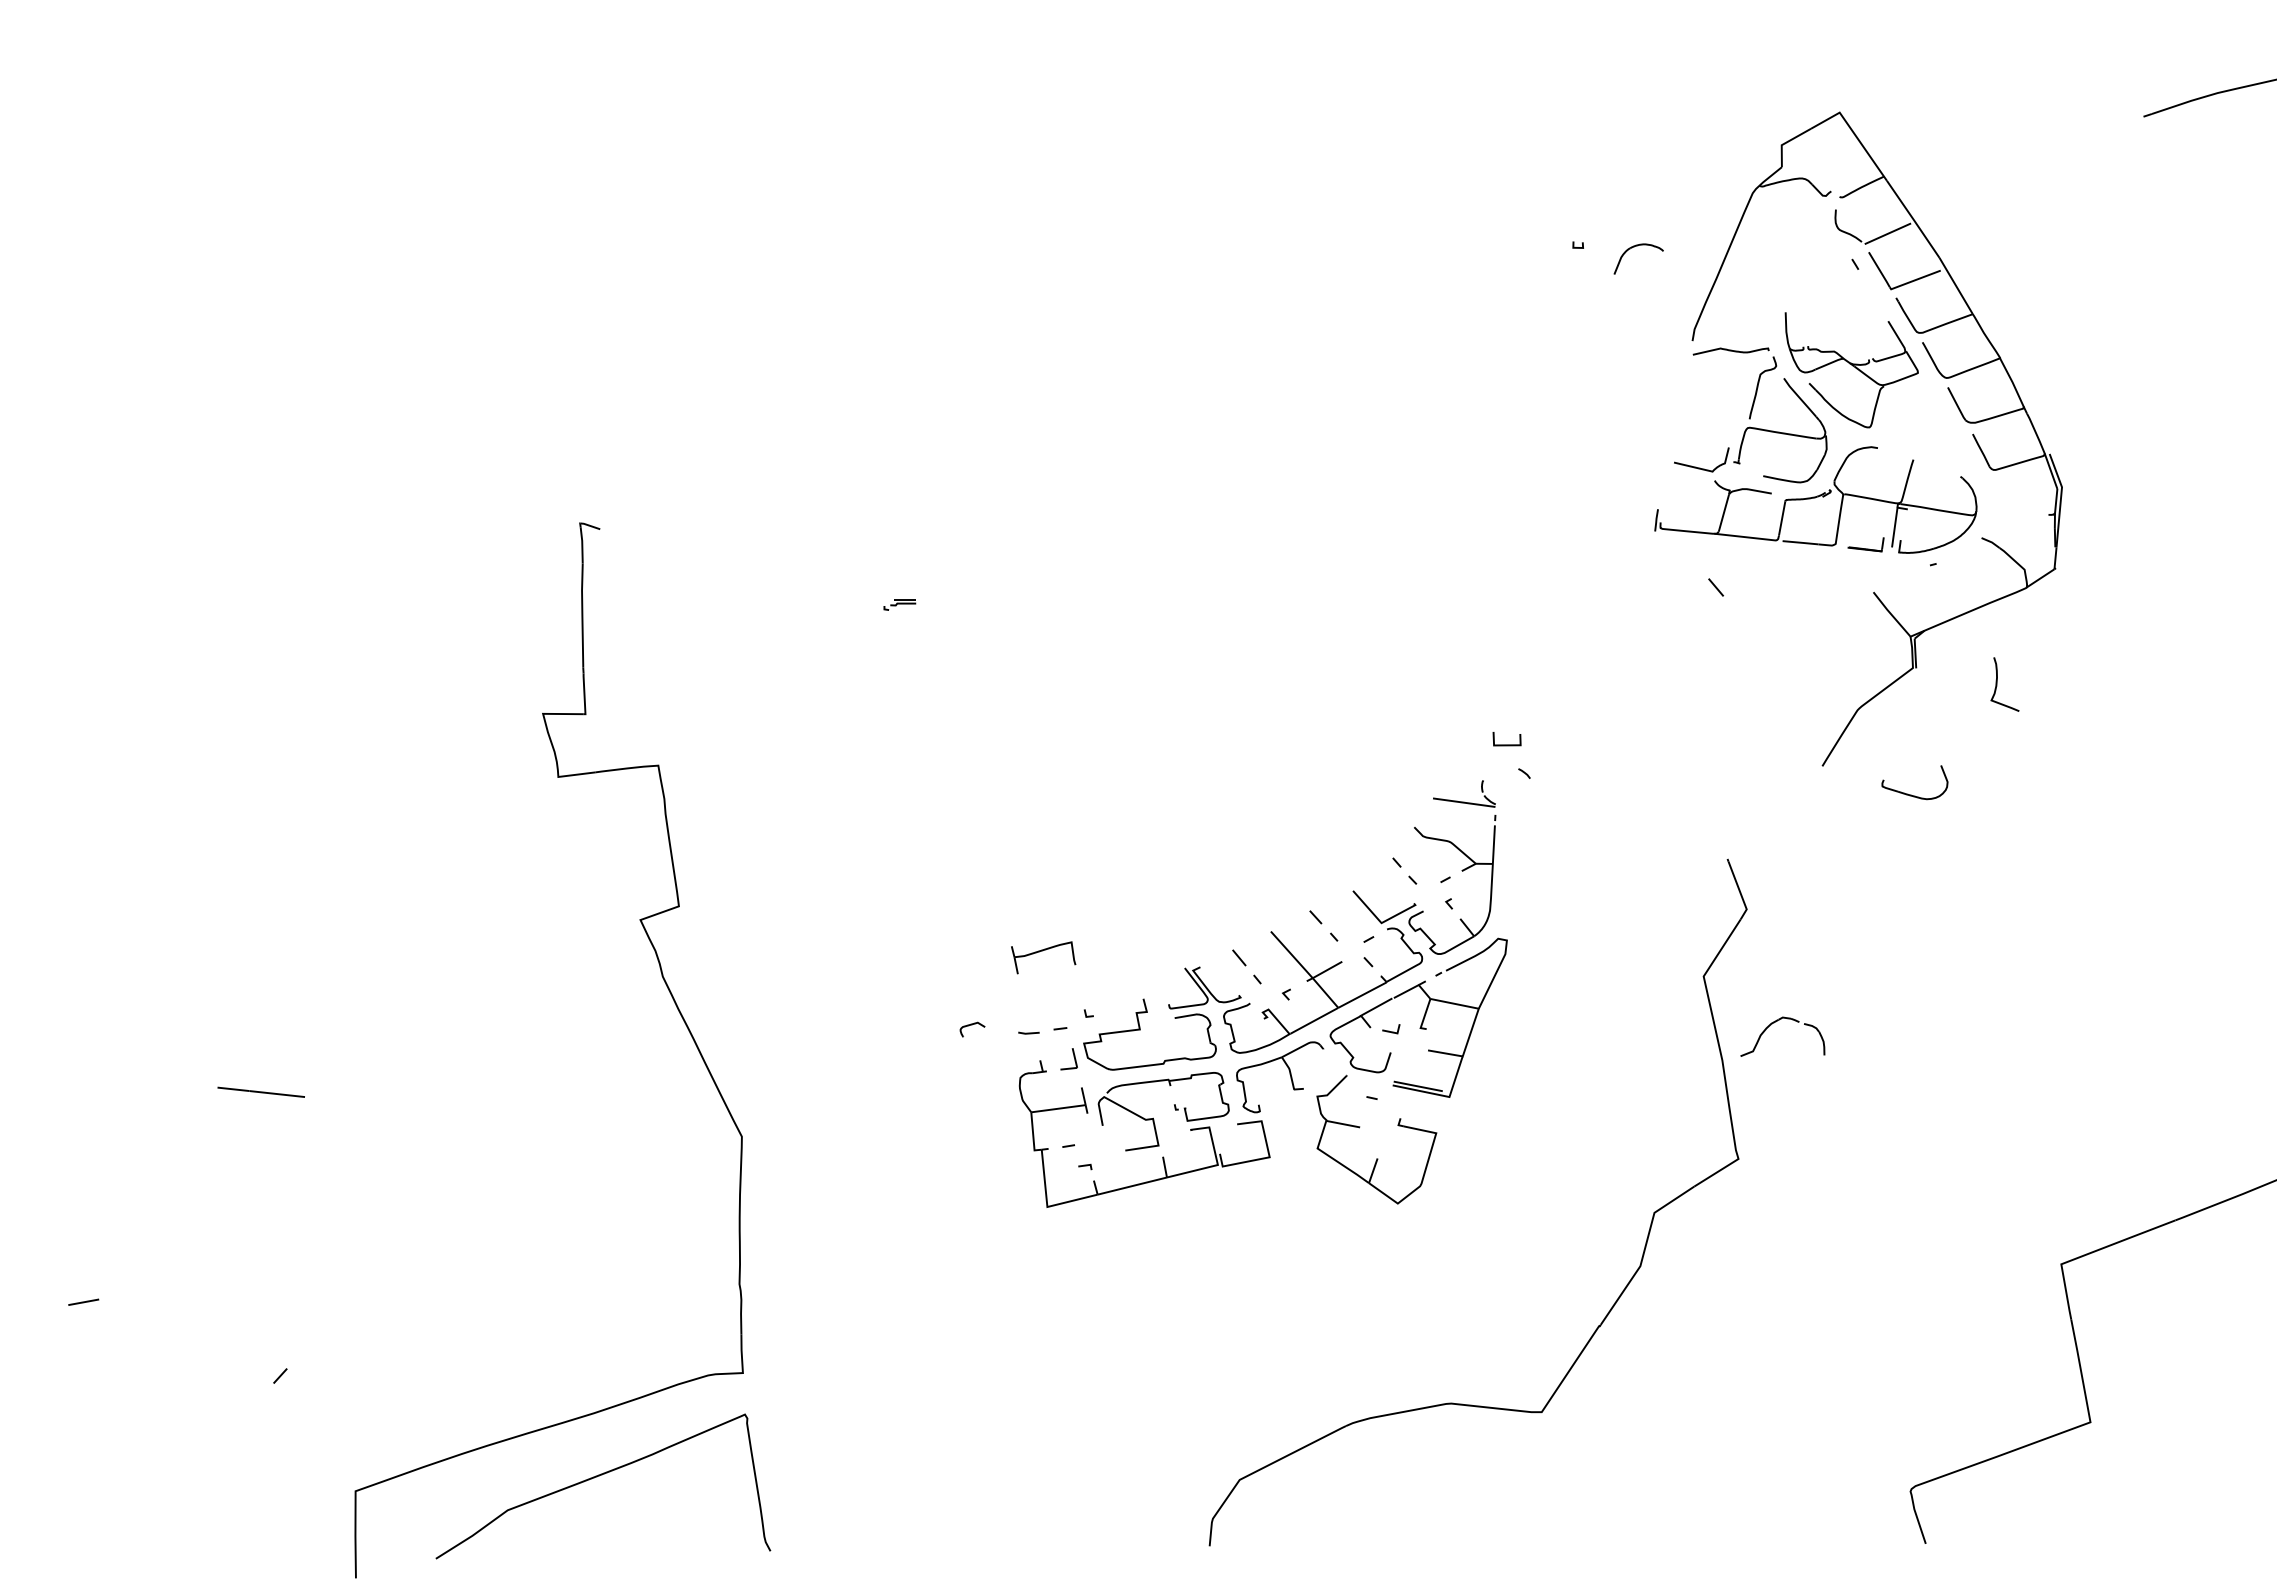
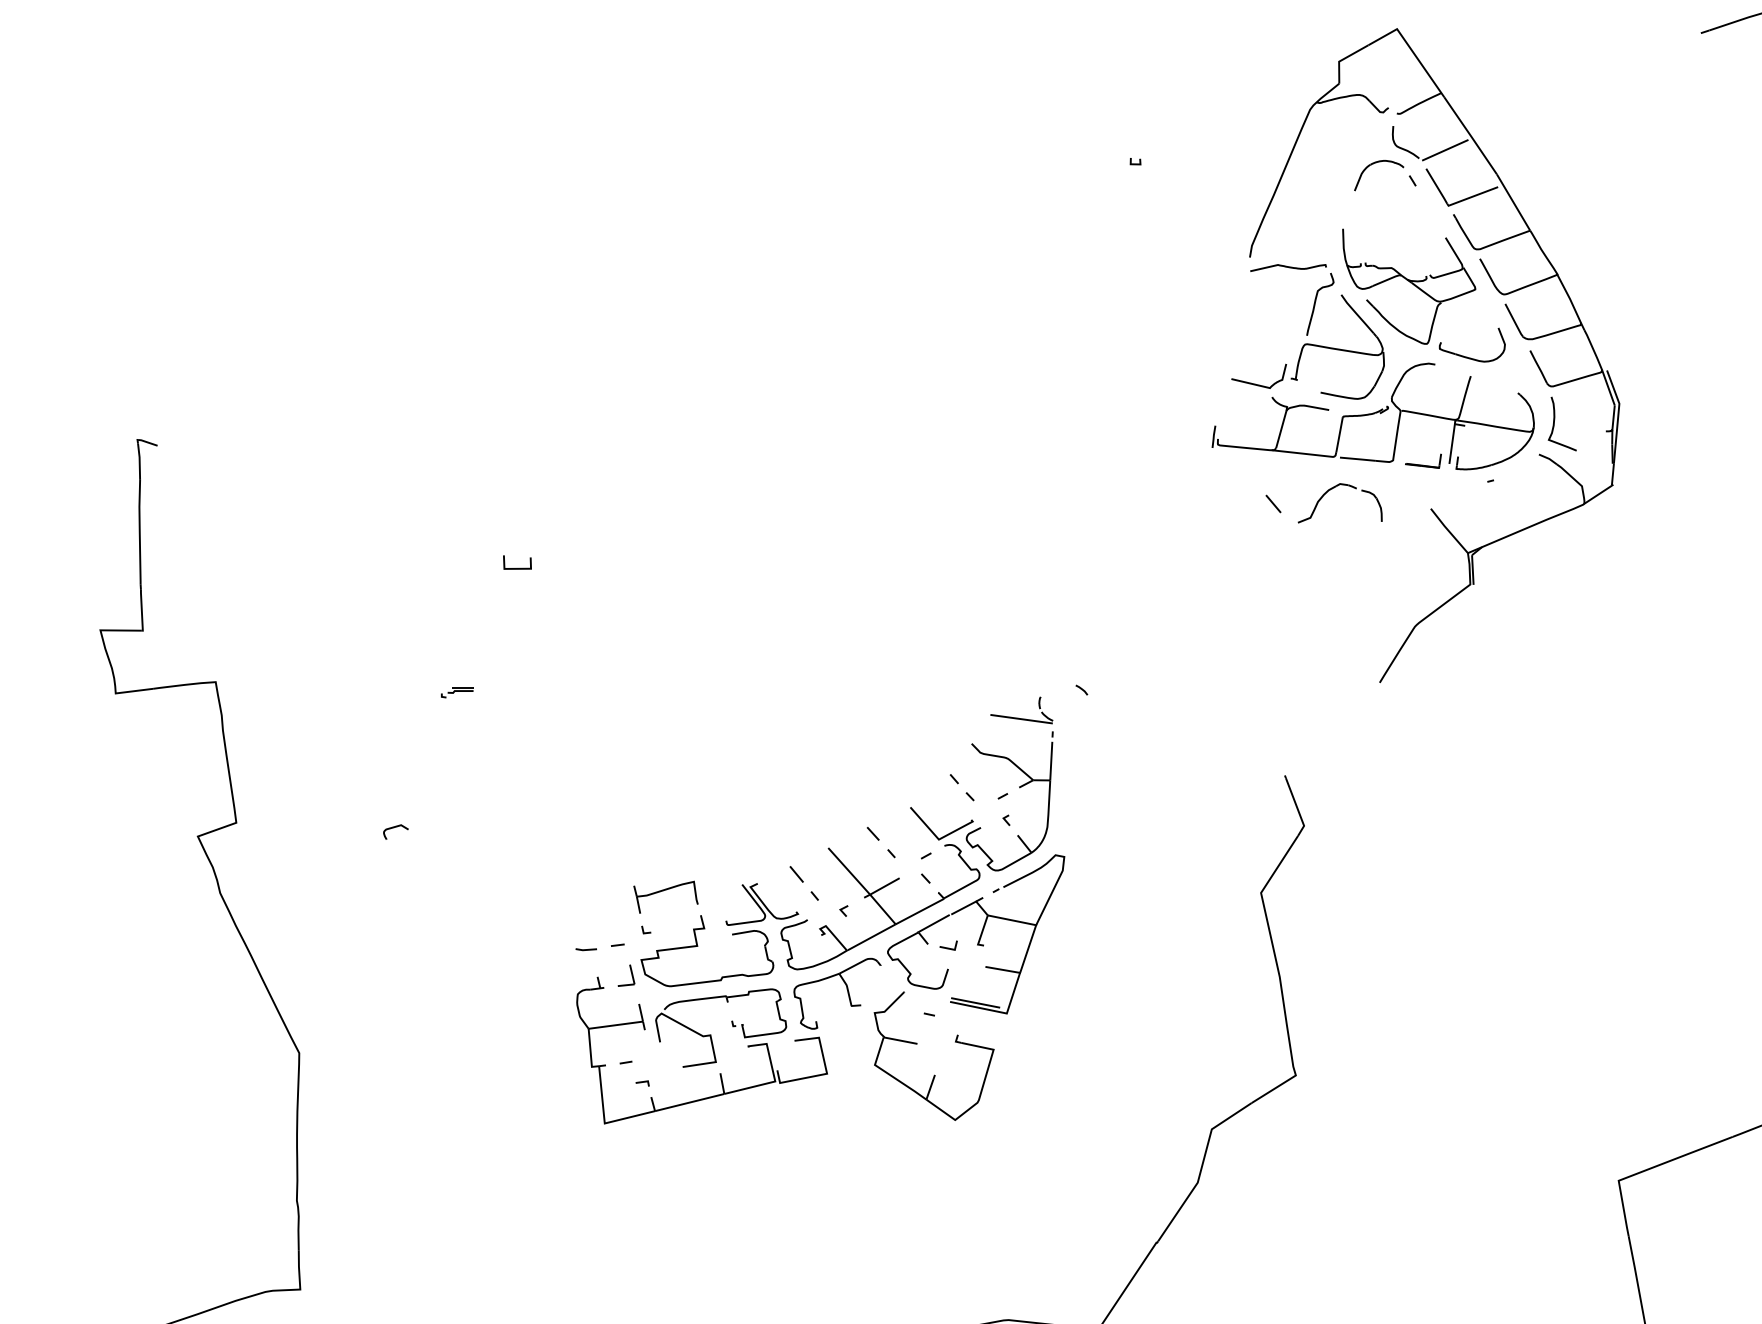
part: (1632, 248) -> (1372, 164), moved
part: (899, 604) -> (456, 691), moved
curve: (1997, 684) -> (1554, 423), moved
line: (1506, 744) -> (516, 567), moved
part: (1911, 794) -> (1468, 356), moved
part: (1042, 951) -> (664, 890), moved
part: (1774, 1023) -> (1331, 489), moved
part: (972, 1029) -> (395, 831), moved

